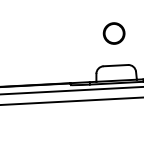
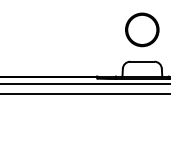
circle: (114, 33) -> (142, 30), size x1.6

